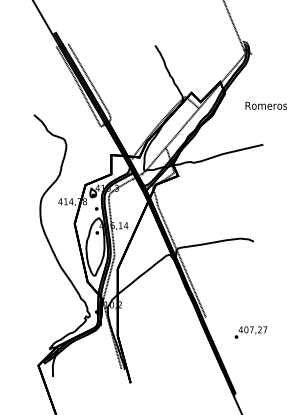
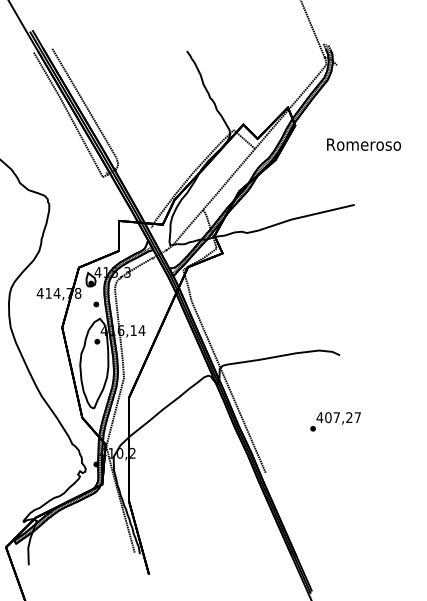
text: (250, 332) -> (334, 421), moved

